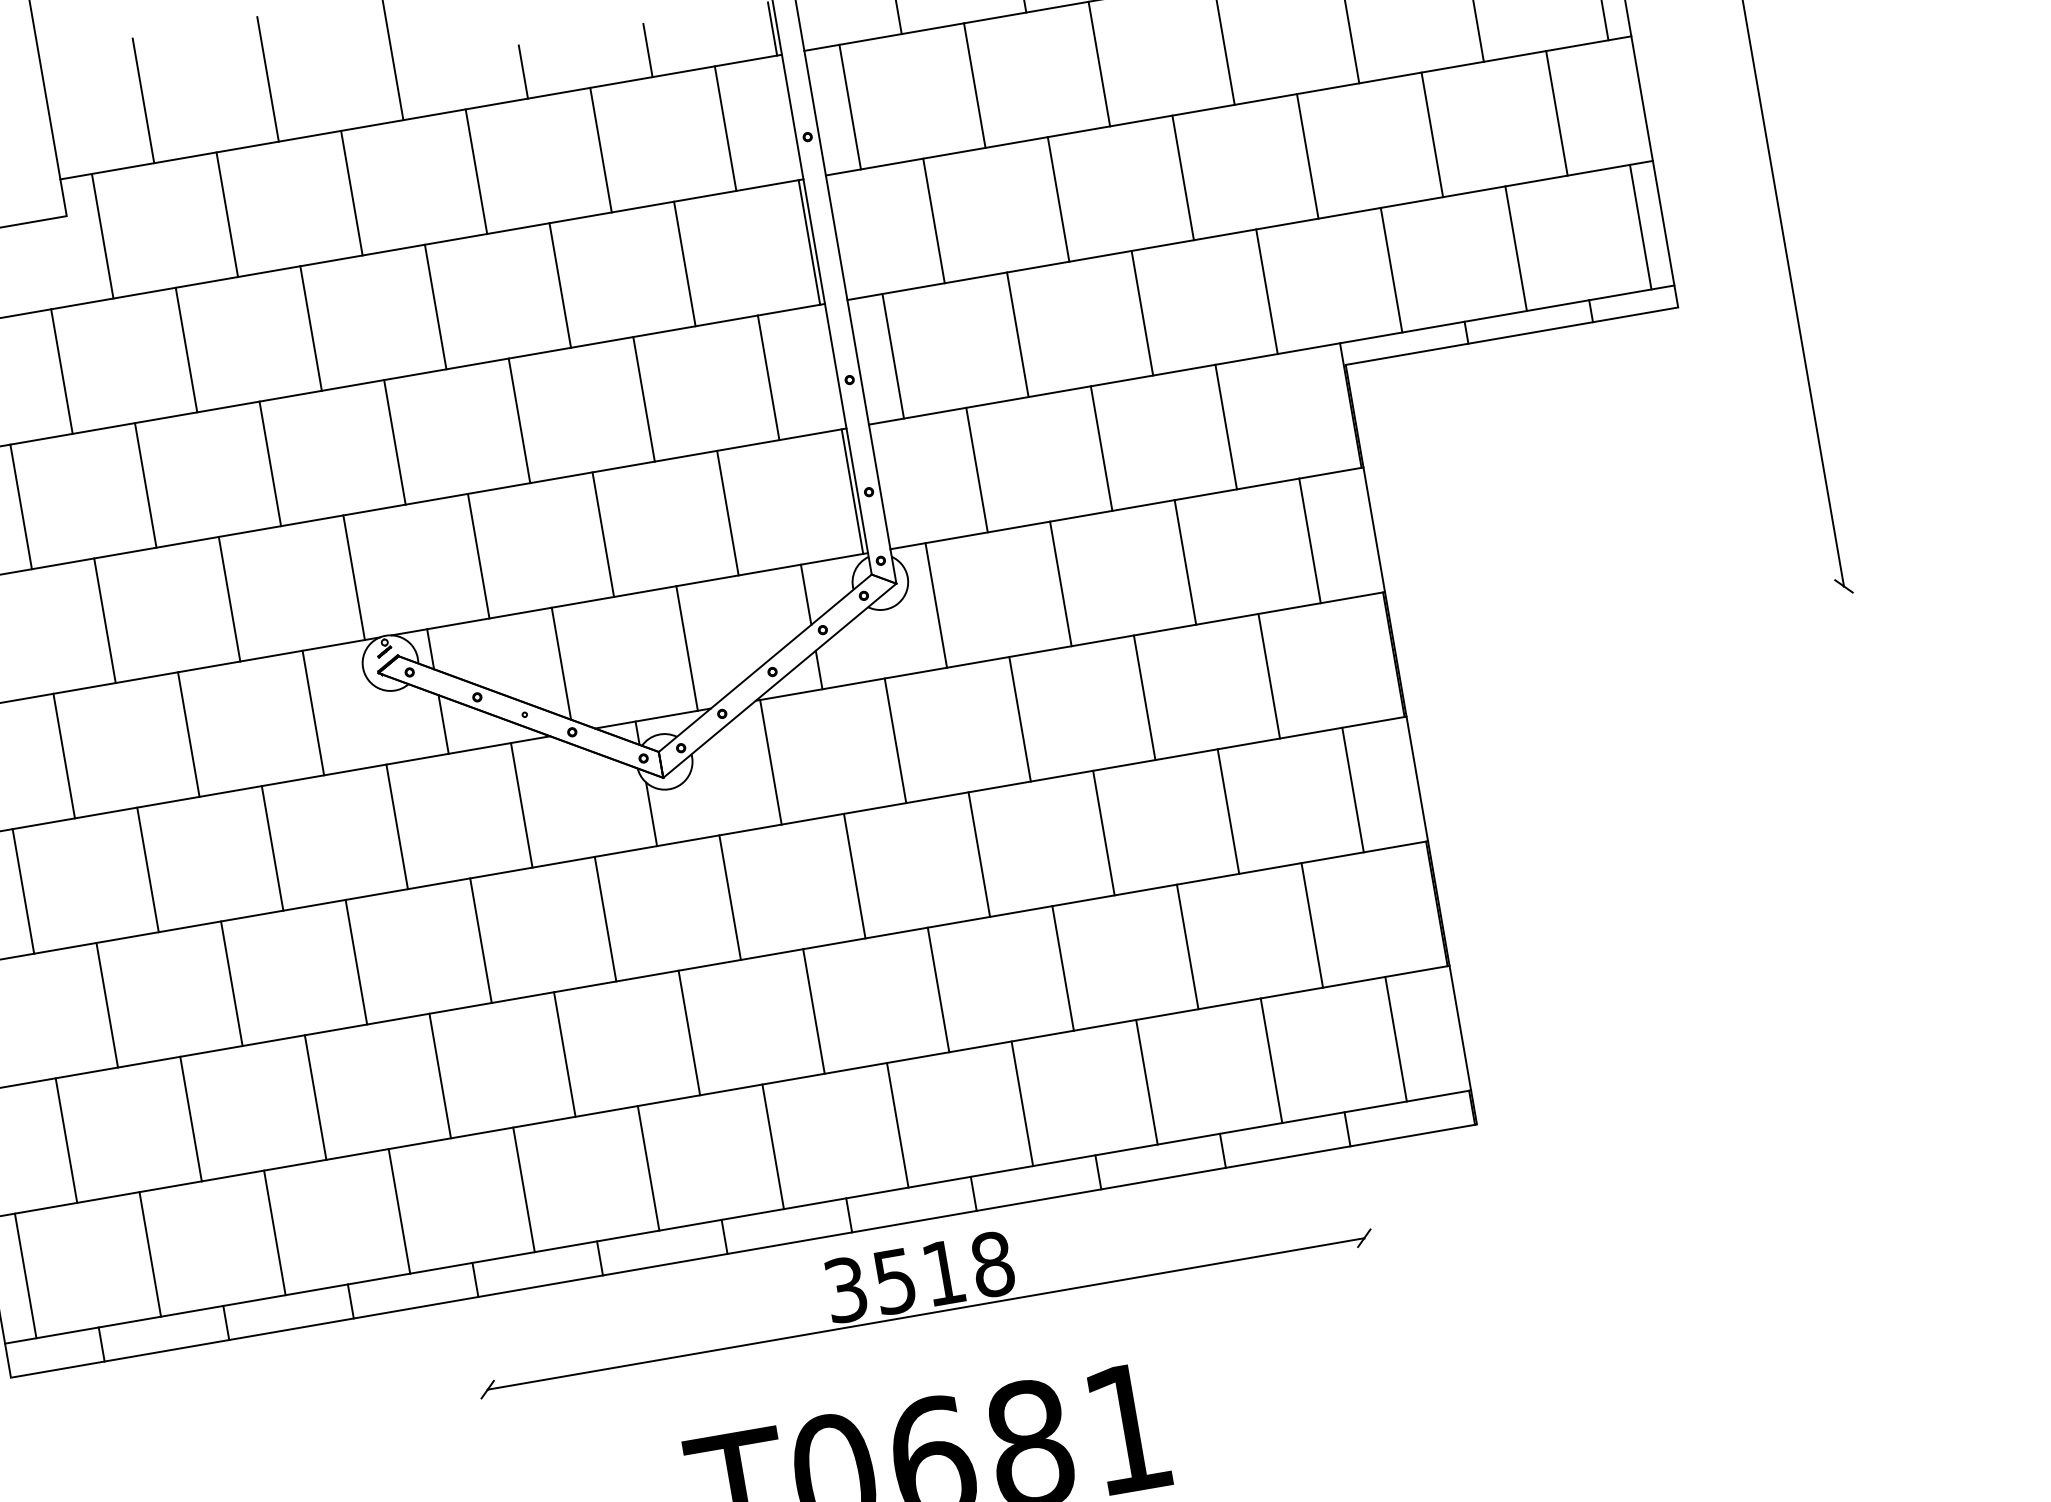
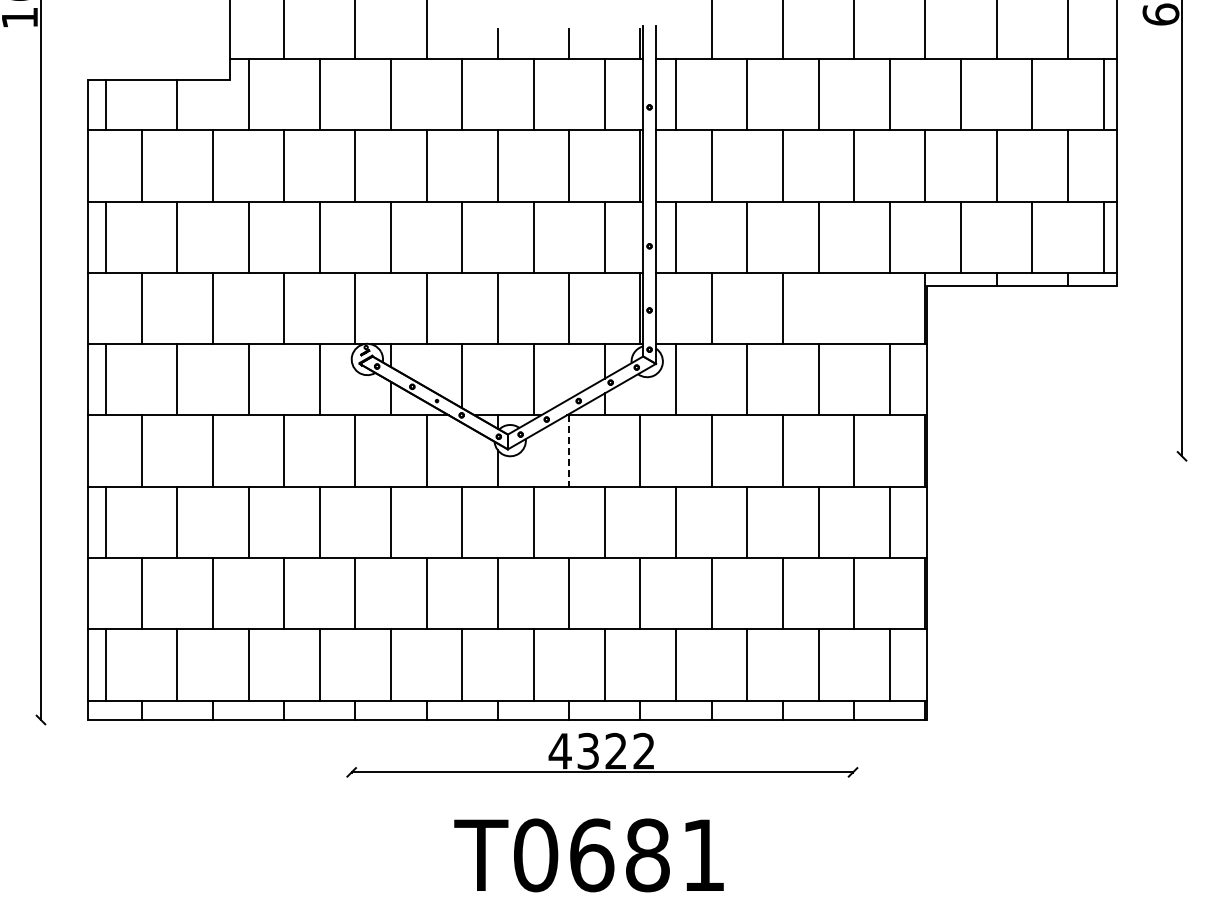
line: (1226, 426) -> (854, 308), removed
line: (771, 762) -> (569, 451), solid -> dashed
text: (917, 1276) -> (601, 750), 3518 -> 4322

